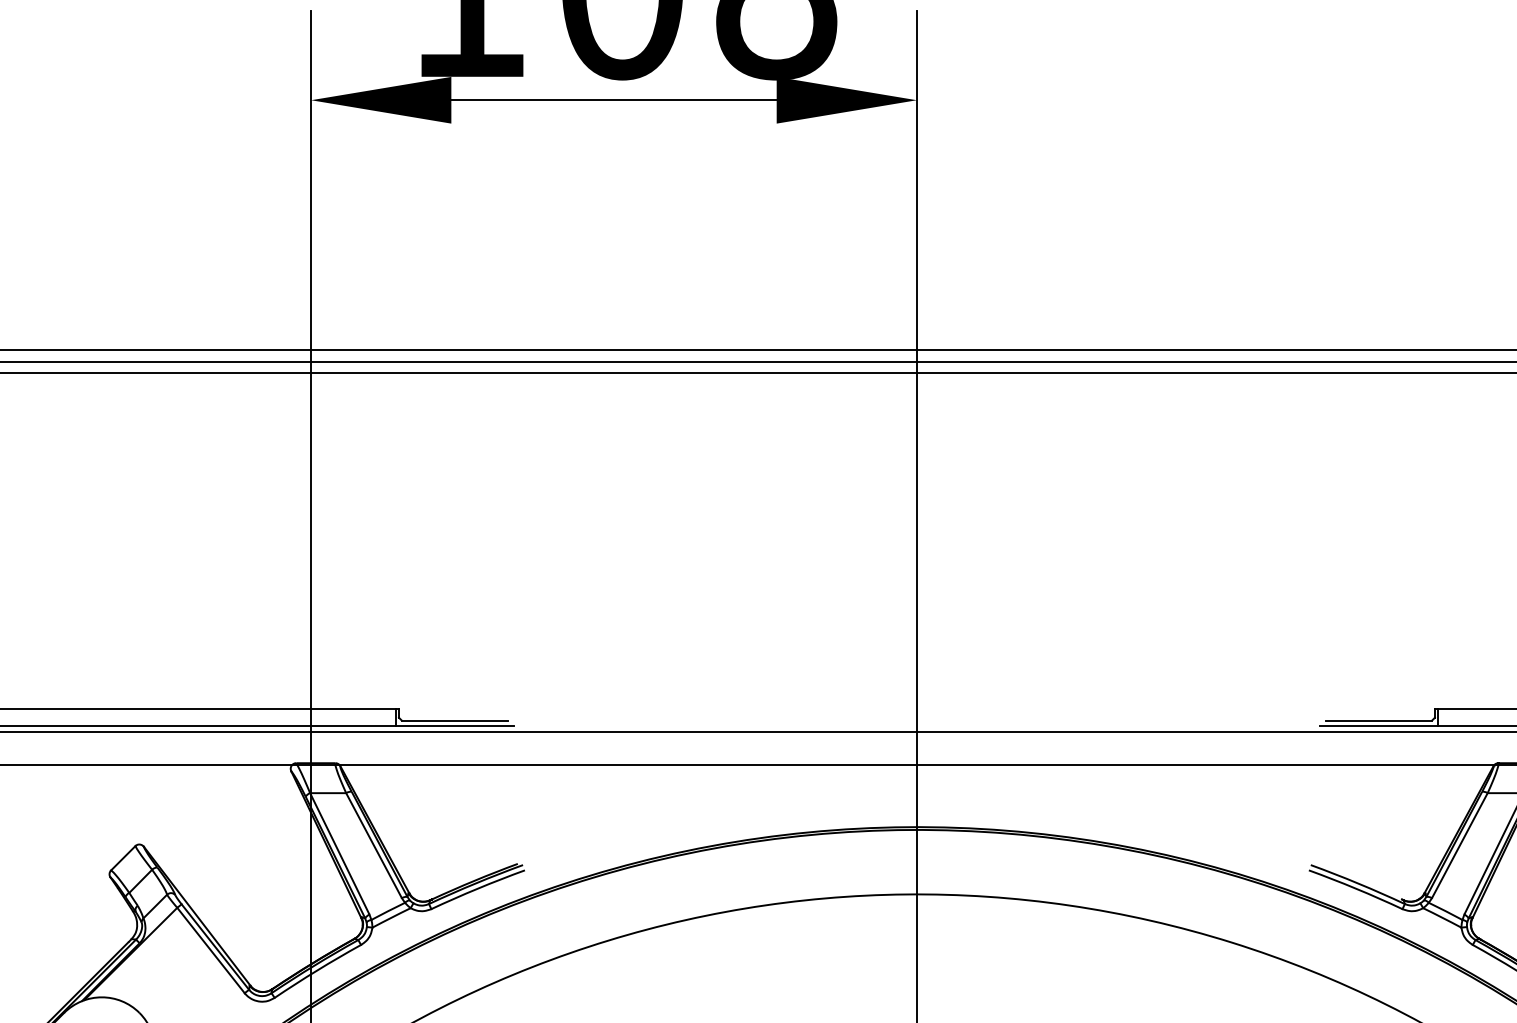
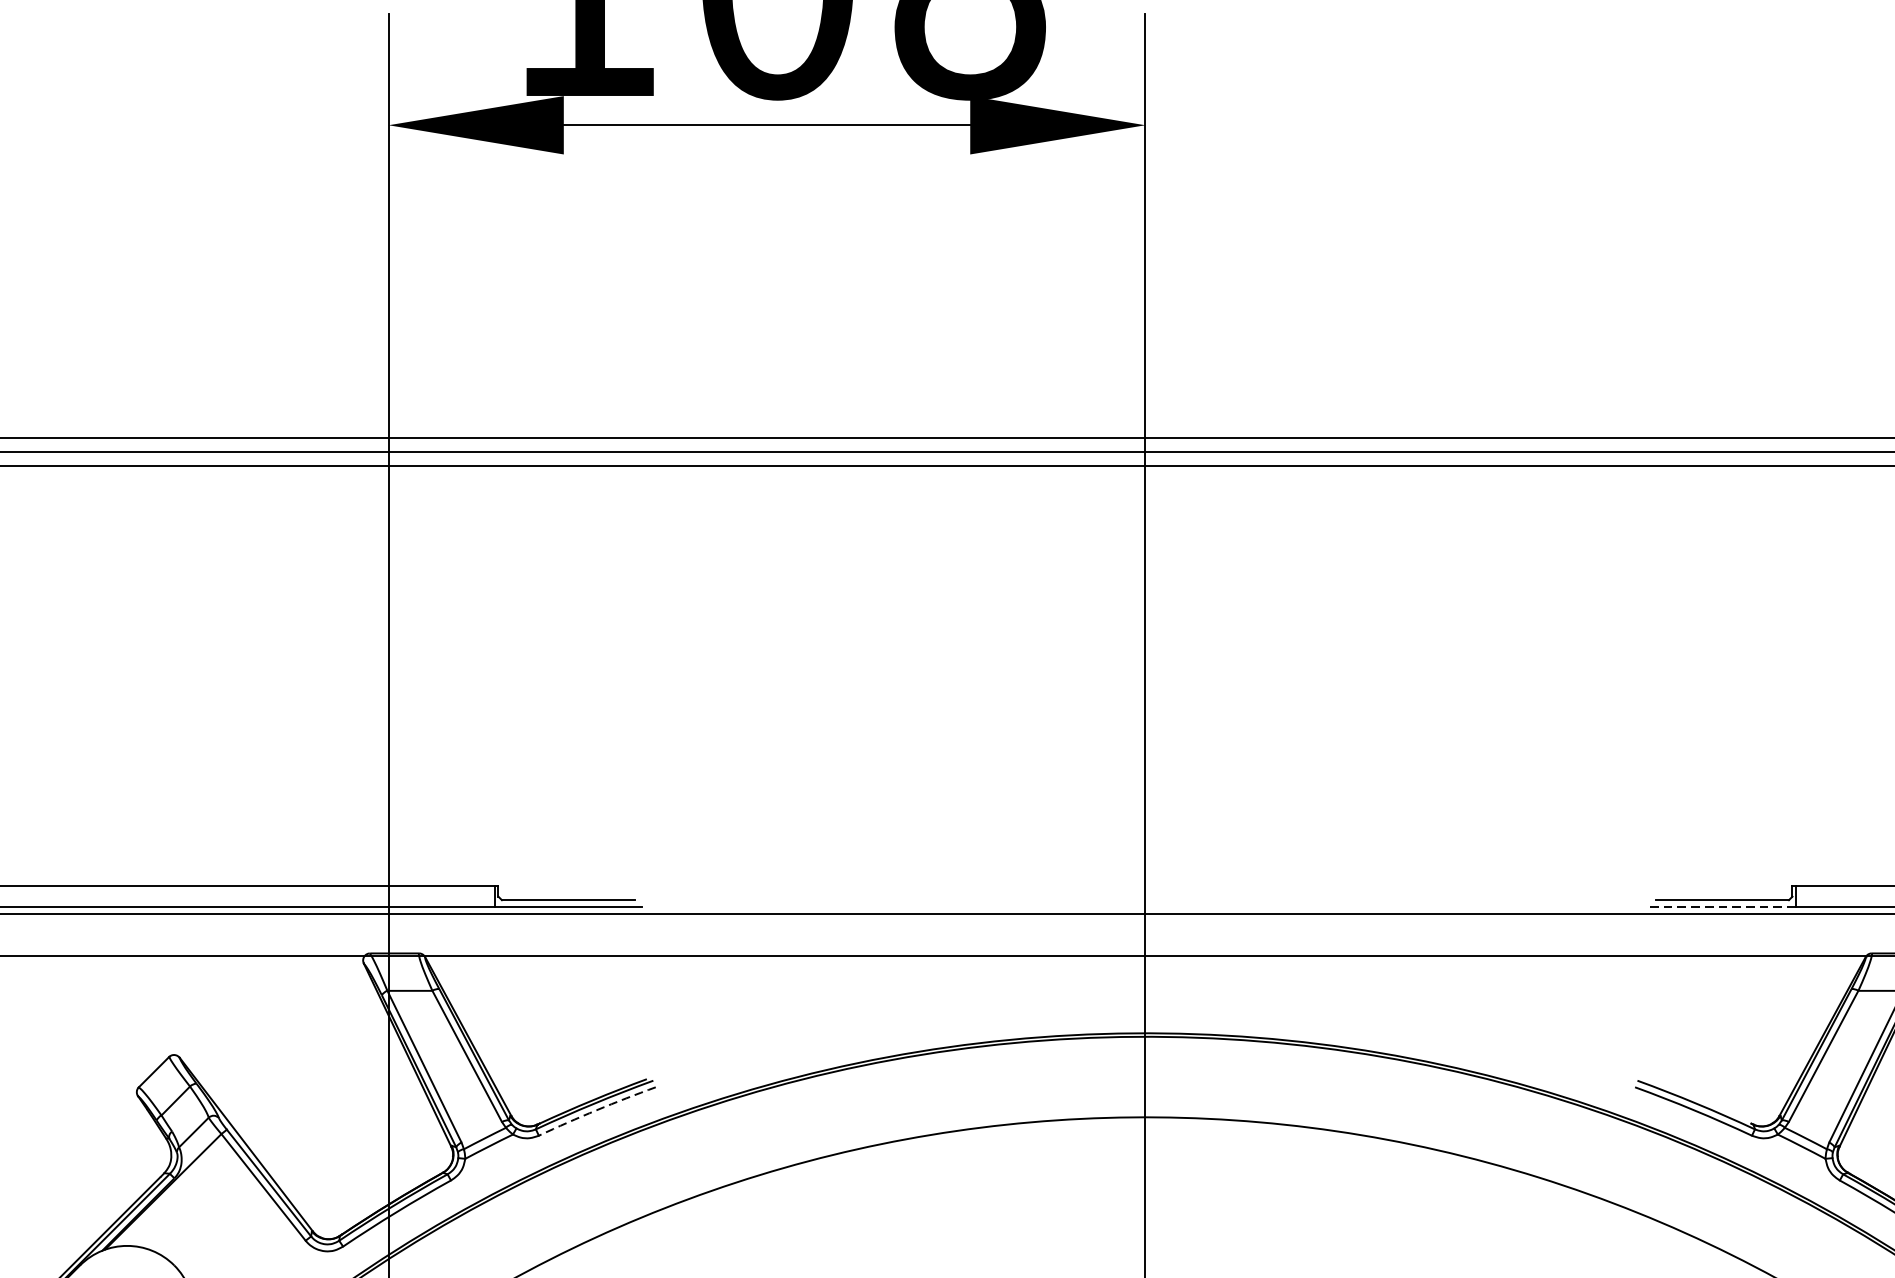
line: (1378, 726) -> (1722, 907), solid -> dashed
arc: (477, 888) -> (596, 1109), solid -> dashed

